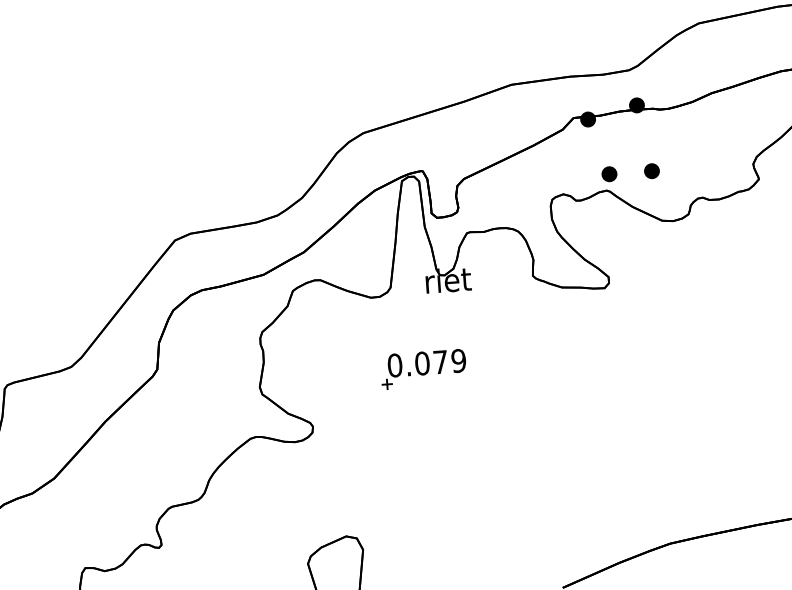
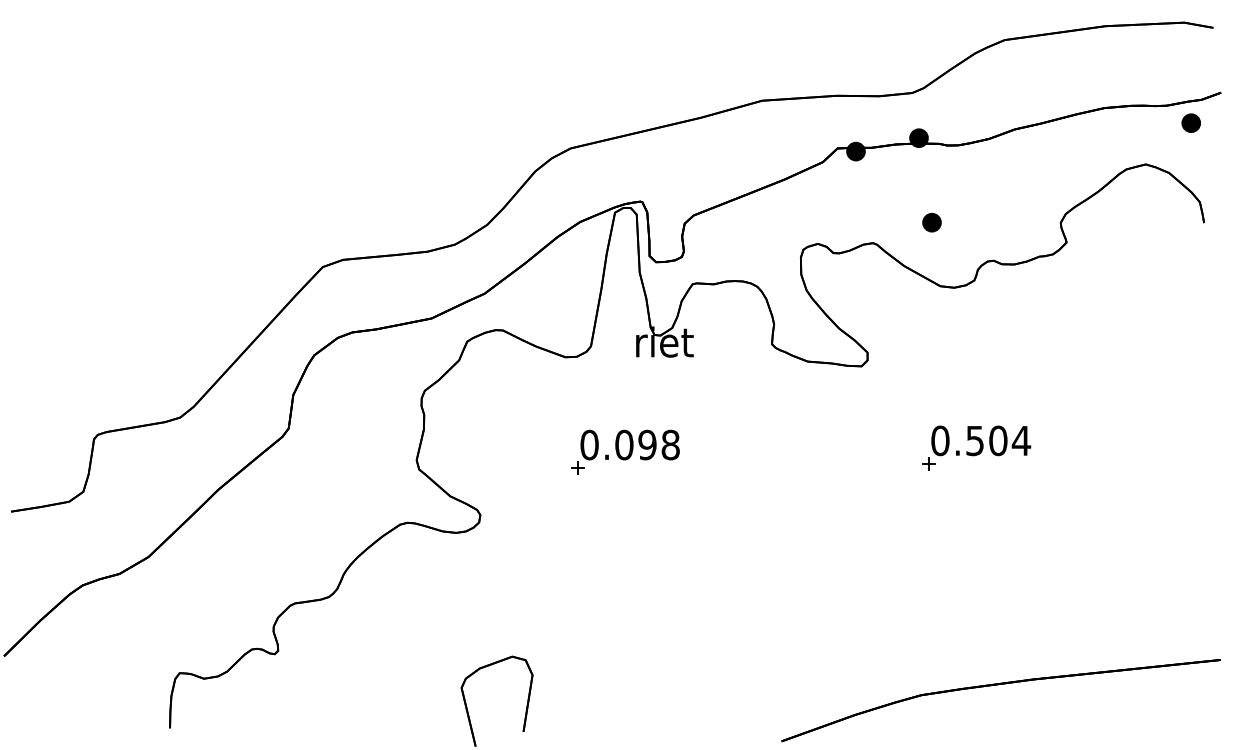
part: (609, 174) -> (877, 222), removed
part: (699, 345) -> (976, 447), added
text: (449, 361) -> (658, 444), 0.079 -> 0.098

